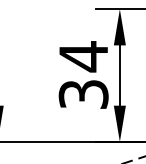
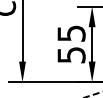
text: (83, 73) -> (71, 43), 34 -> 55

